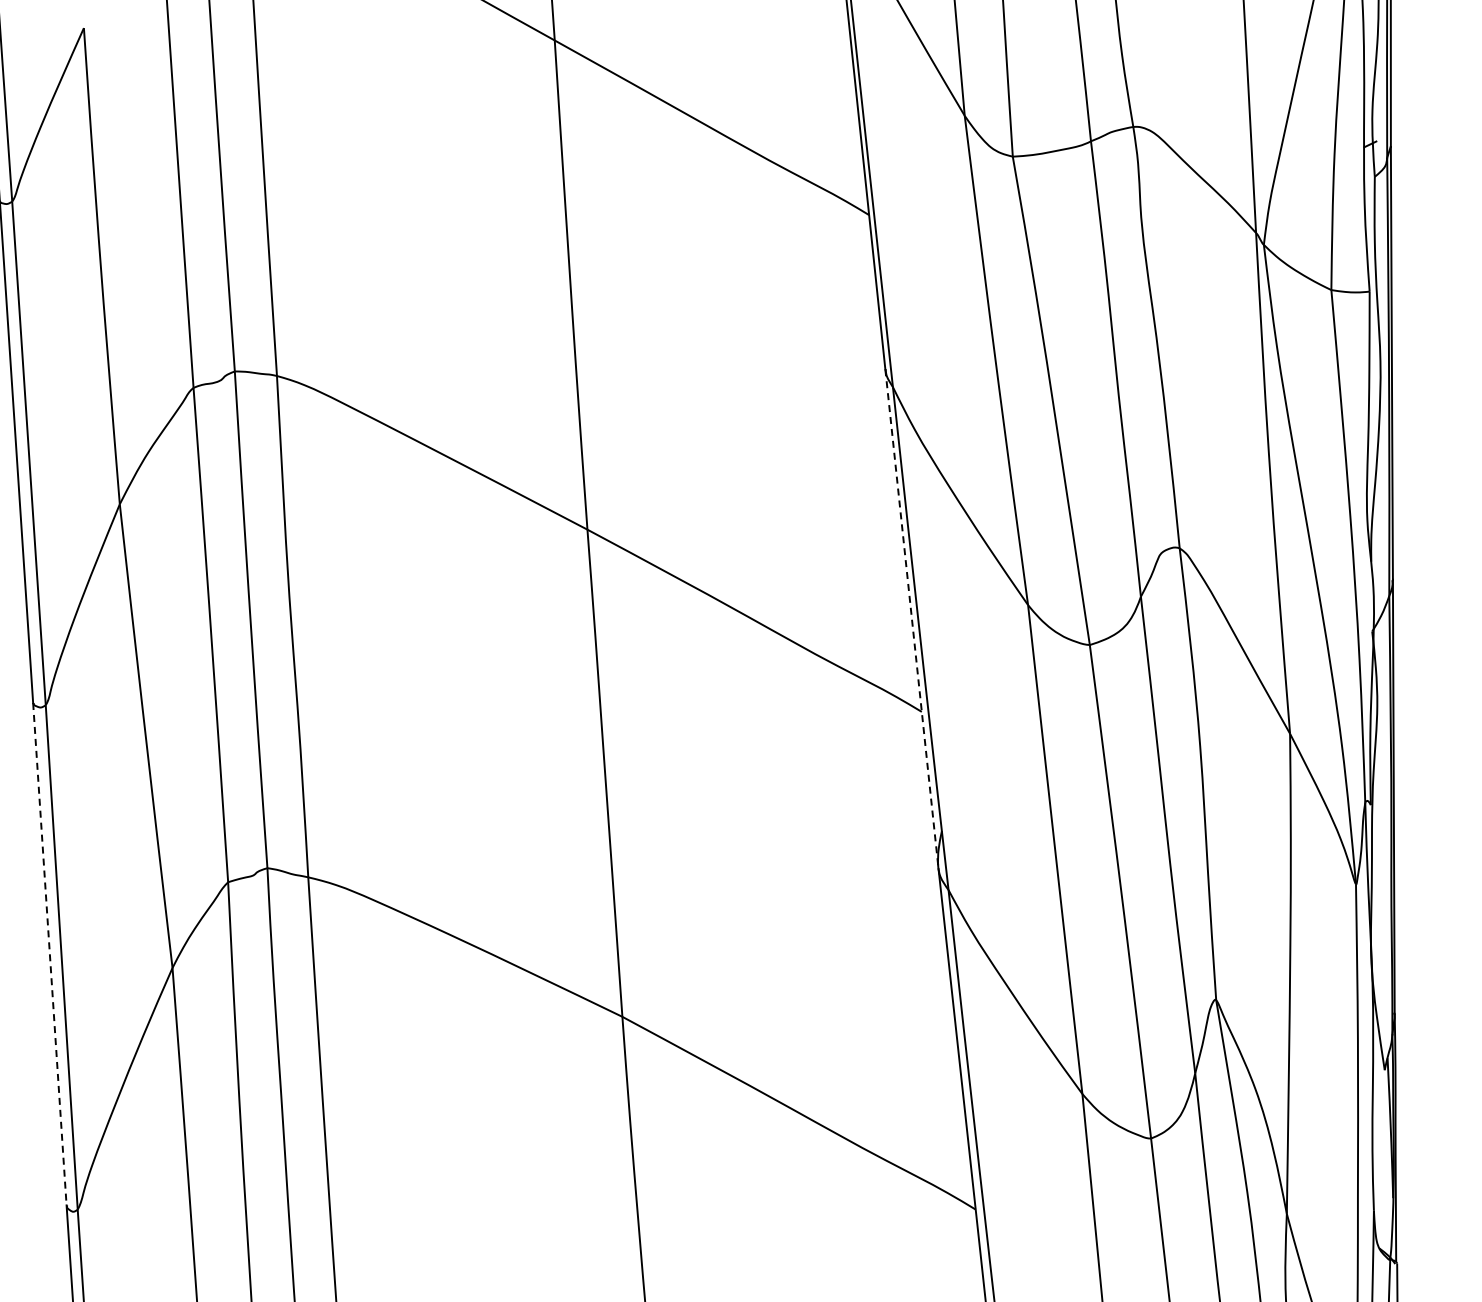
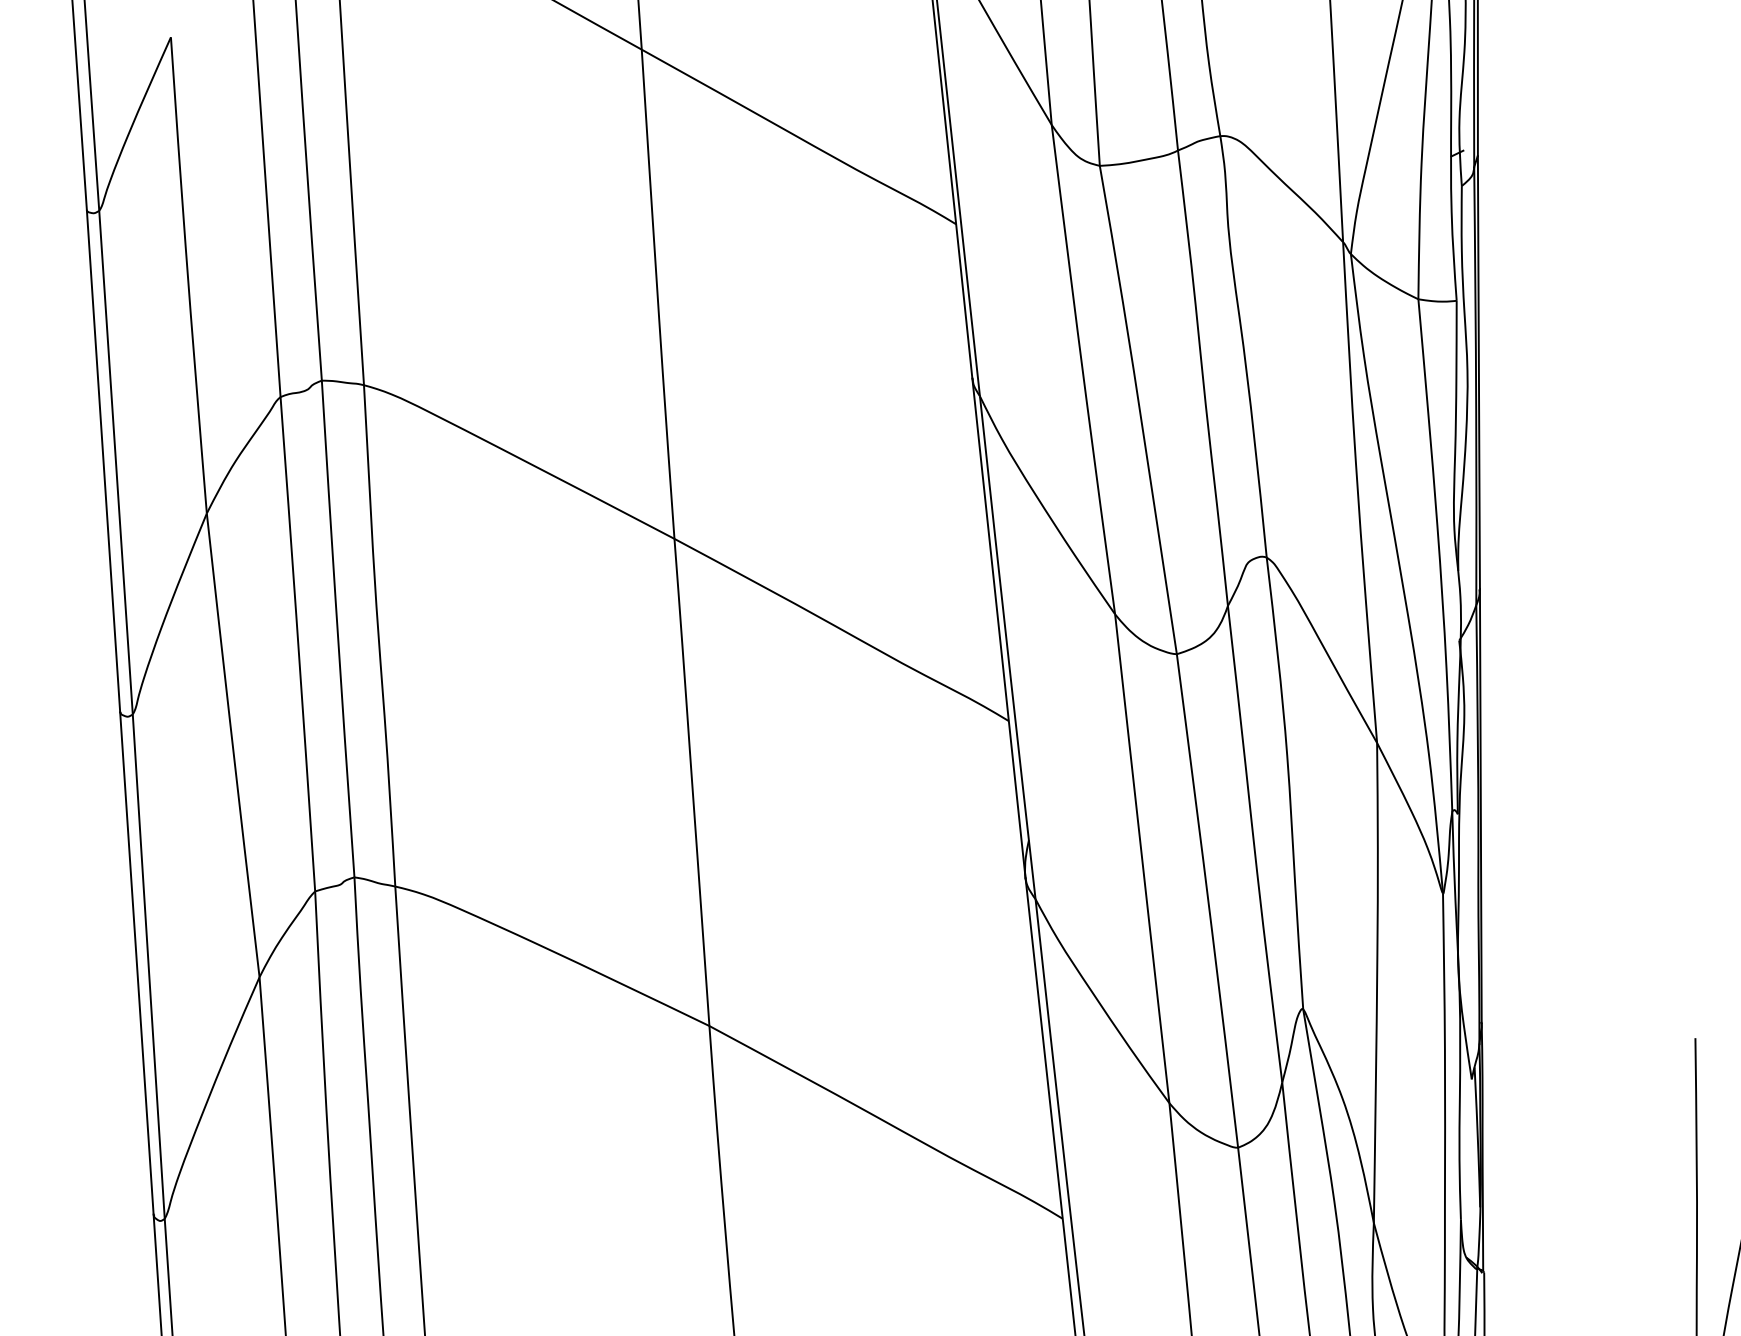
line: (912, 619) -> (999, 628), dashed -> solid
line: (49, 954) -> (136, 963), dashed -> solid

